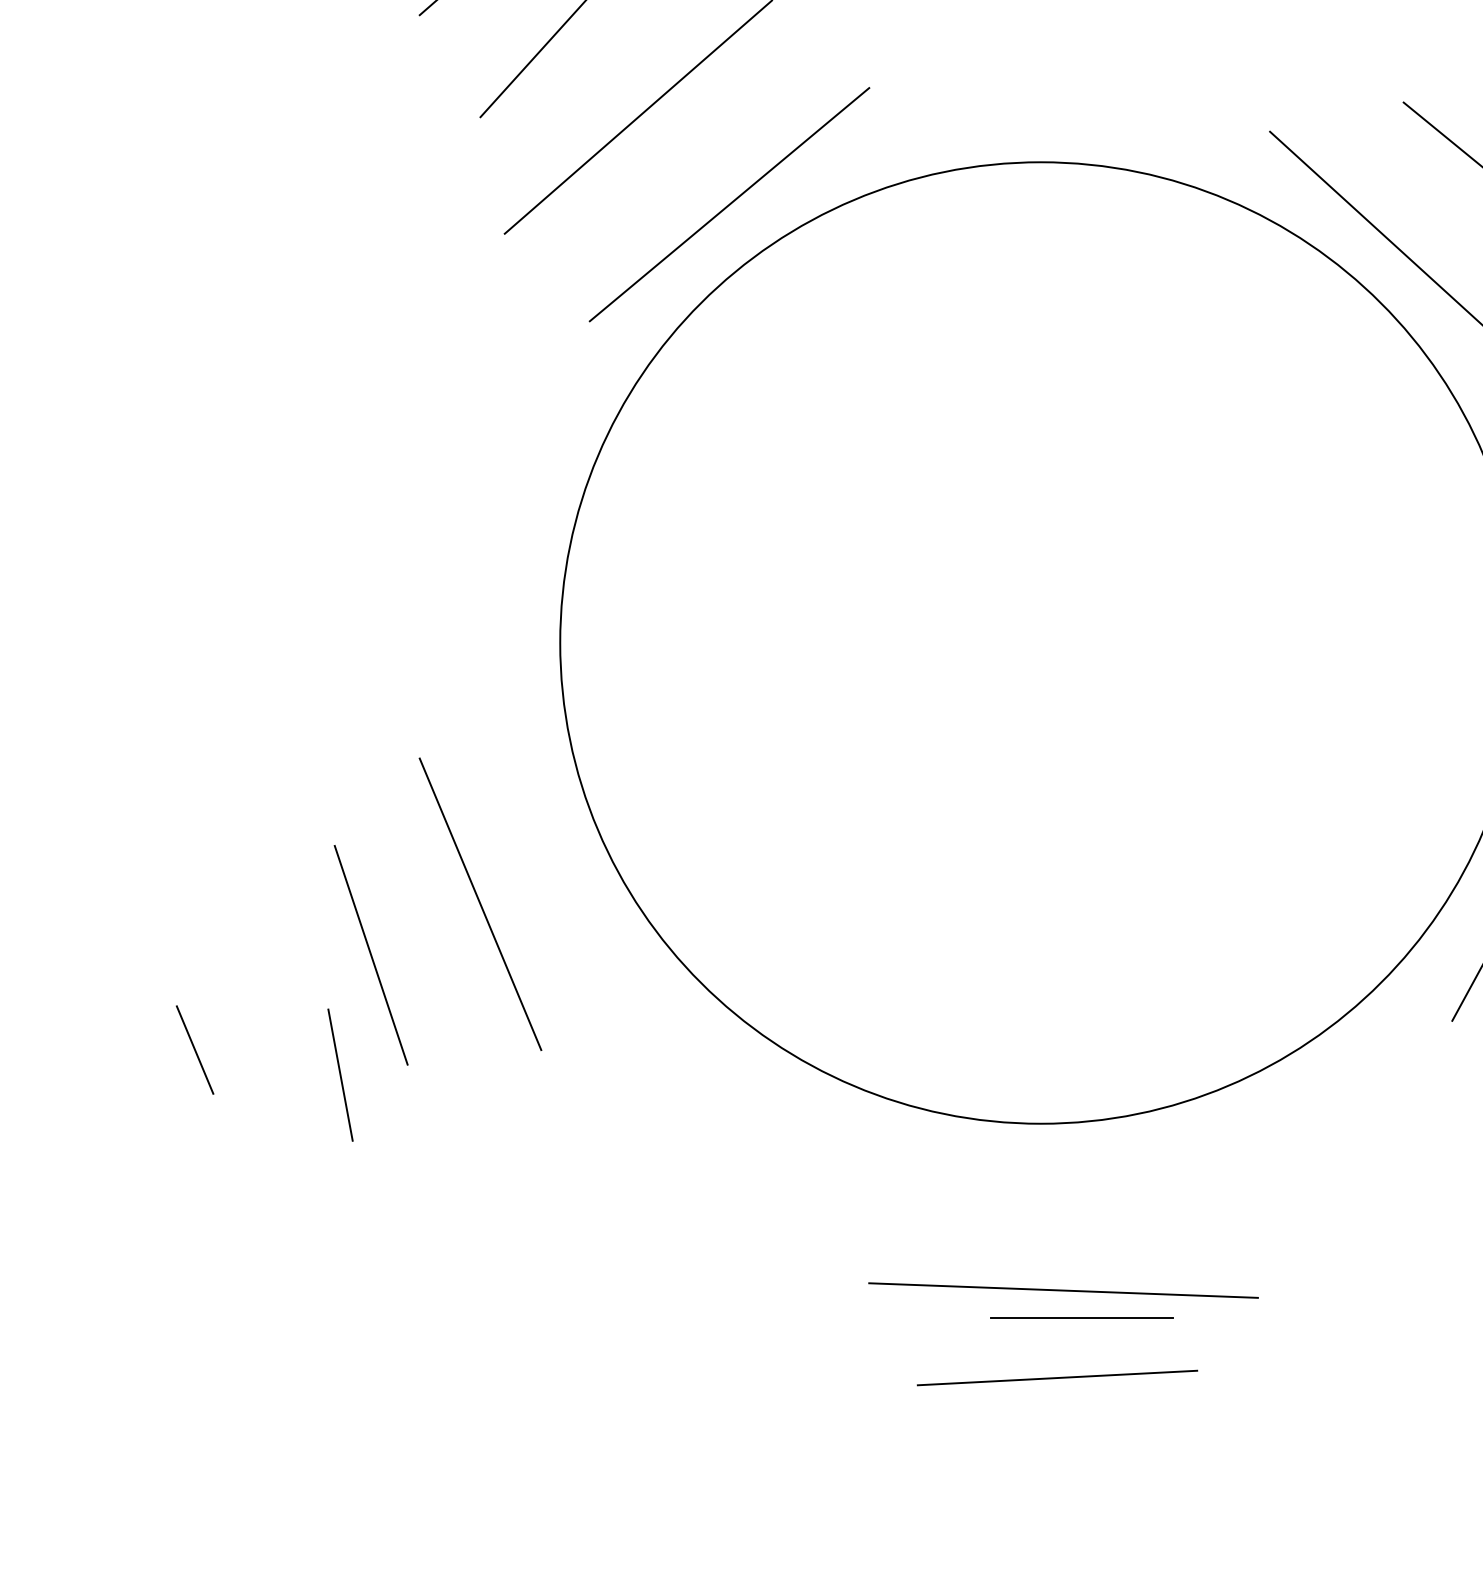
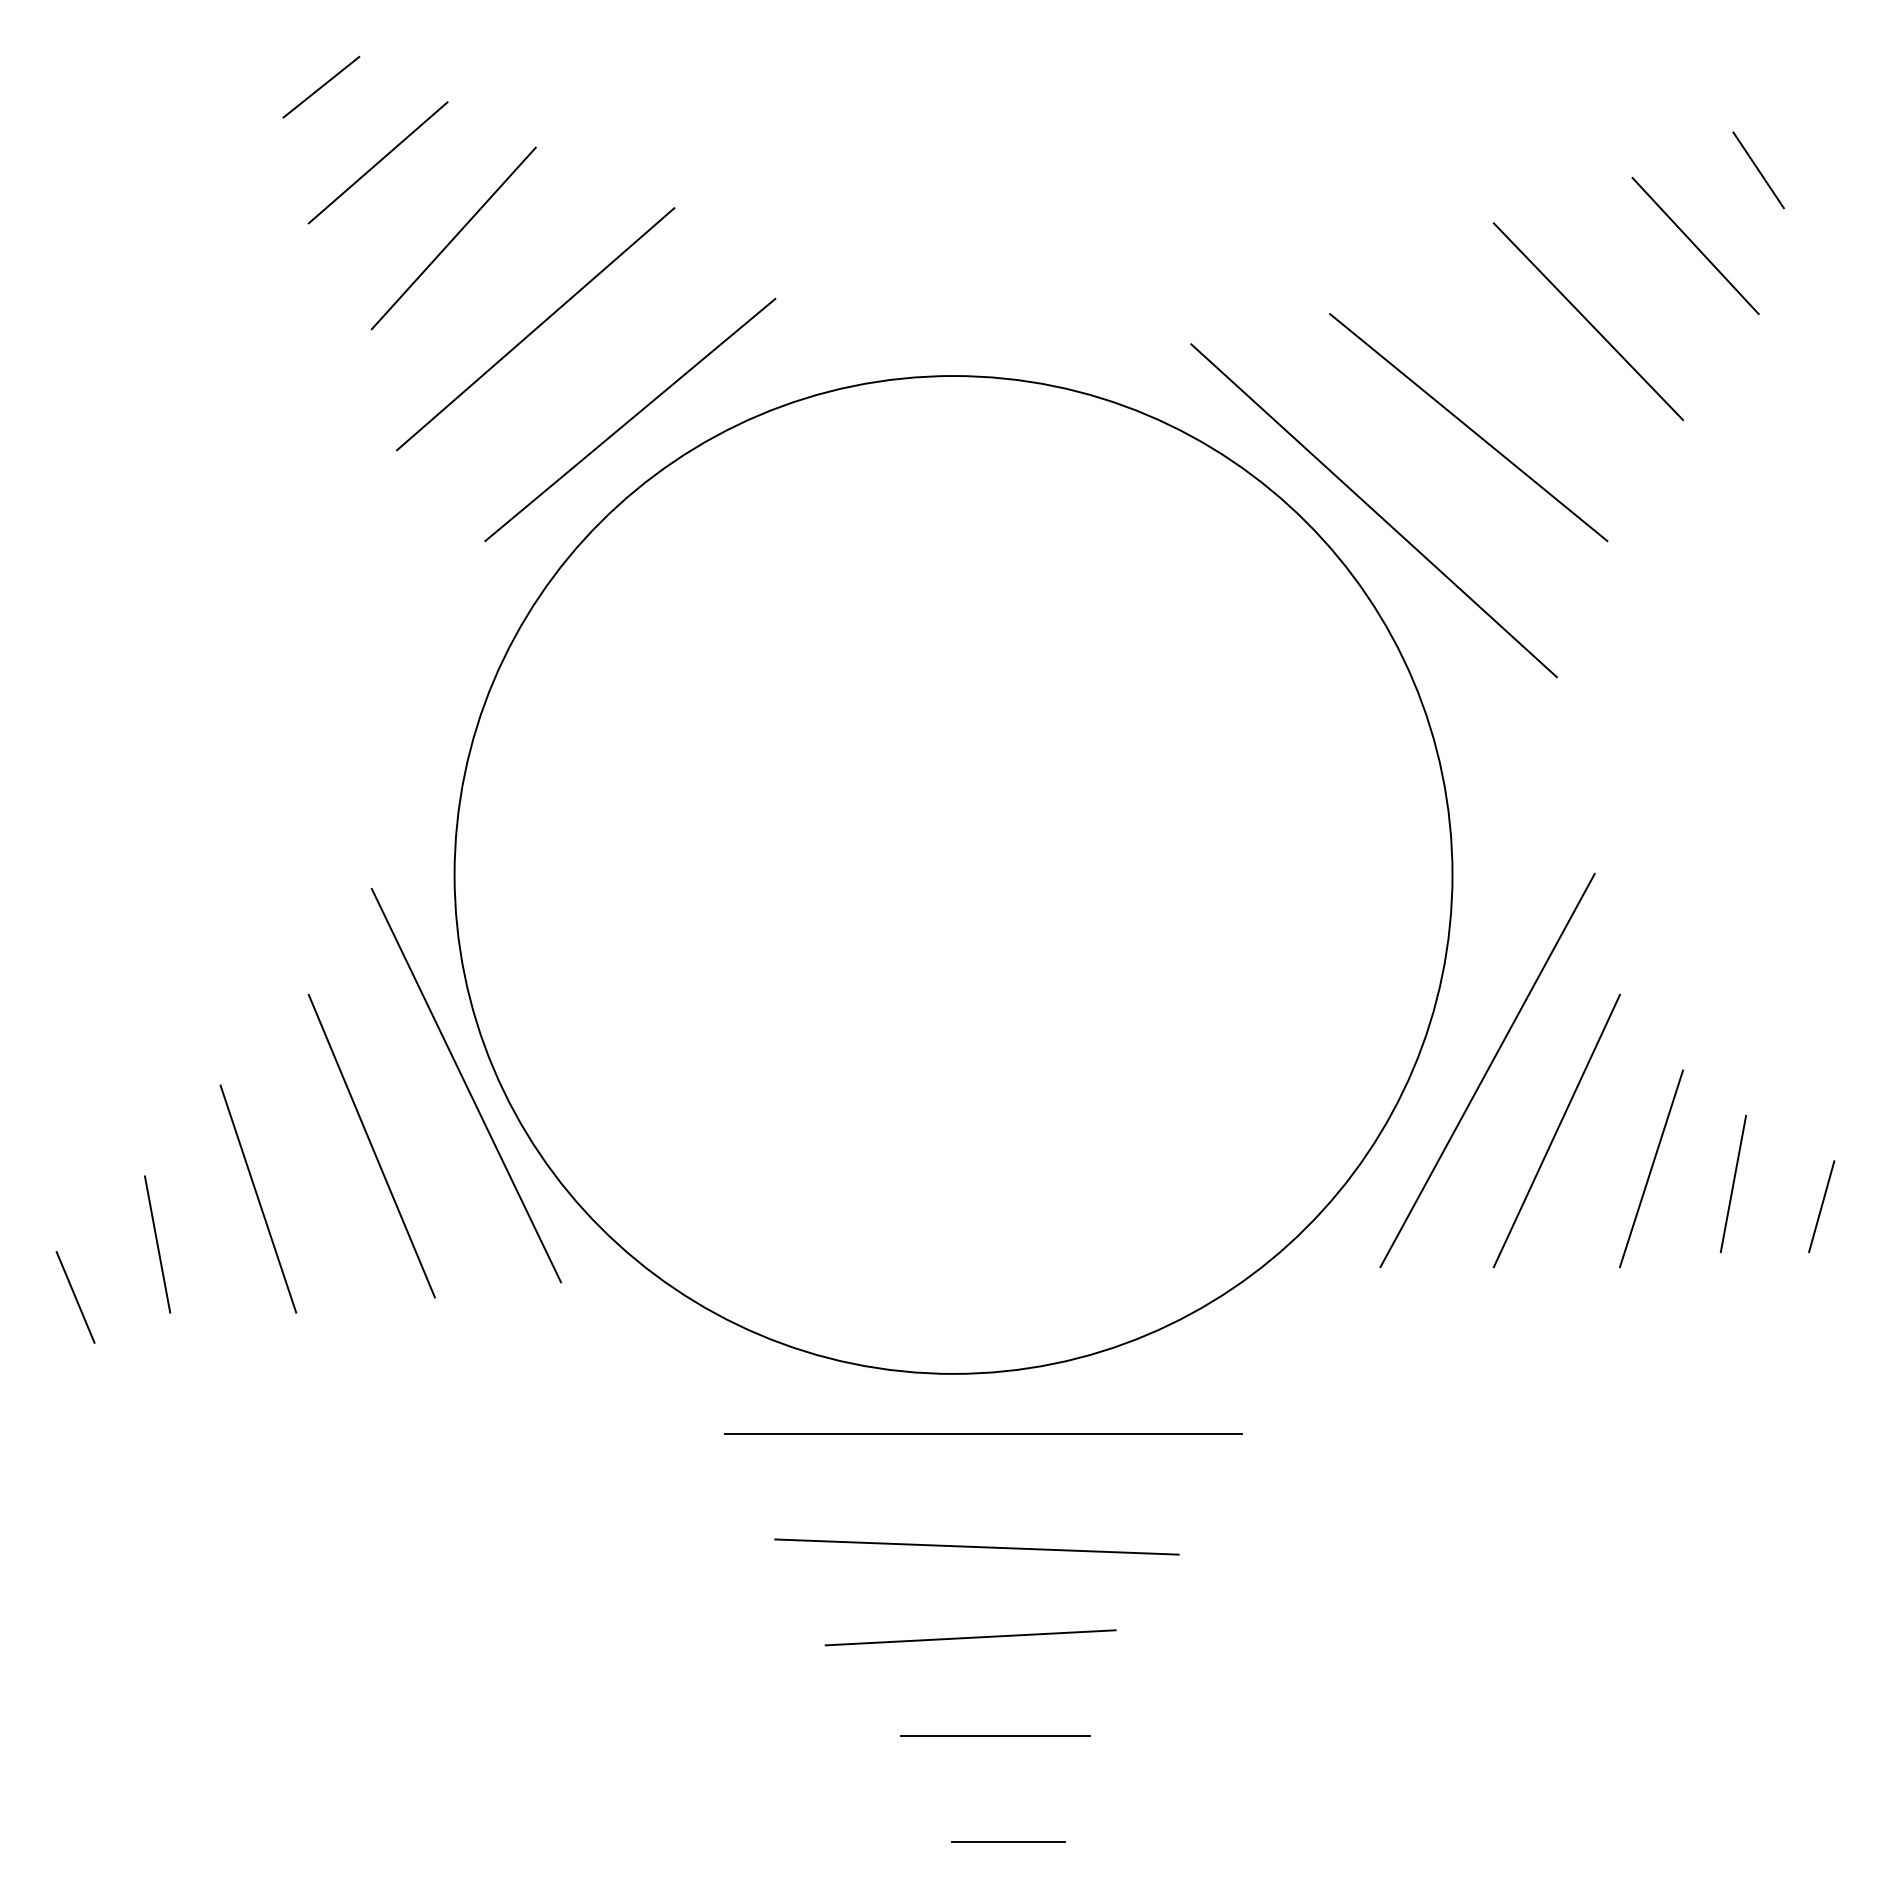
line: (571, 845) -> (466, 1085), added
line: (340, 1075) -> (157, 1244), moved
line: (1068, 1181) -> (982, 1433), added
line: (1081, 1317) -> (995, 1735), moved

